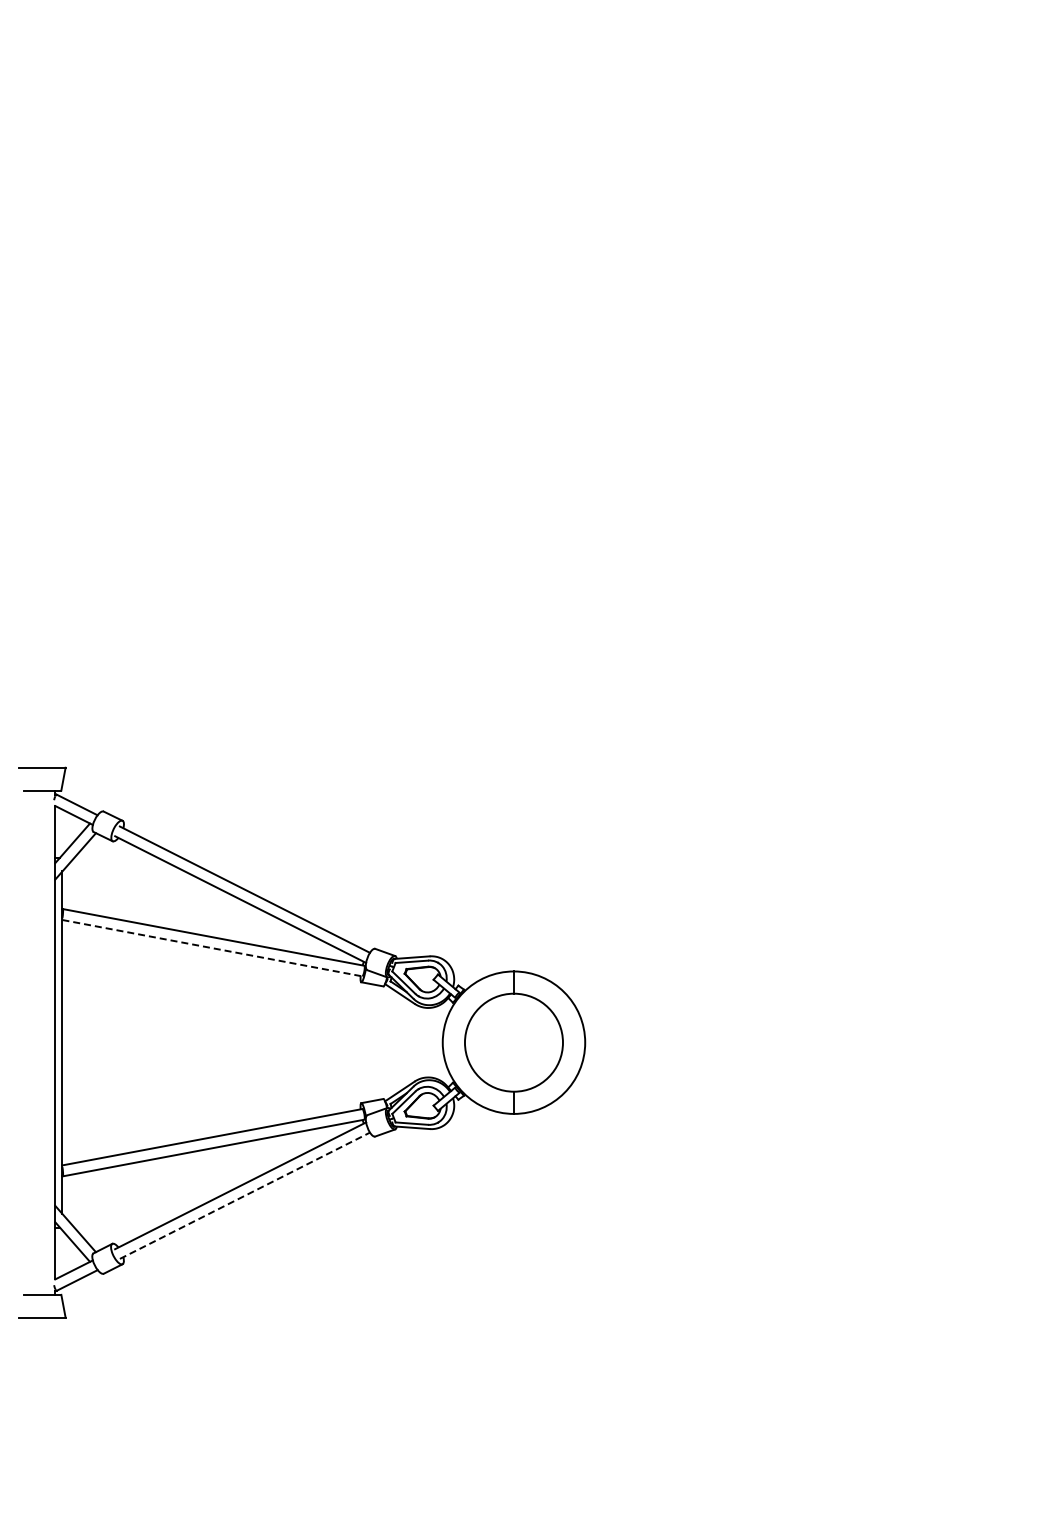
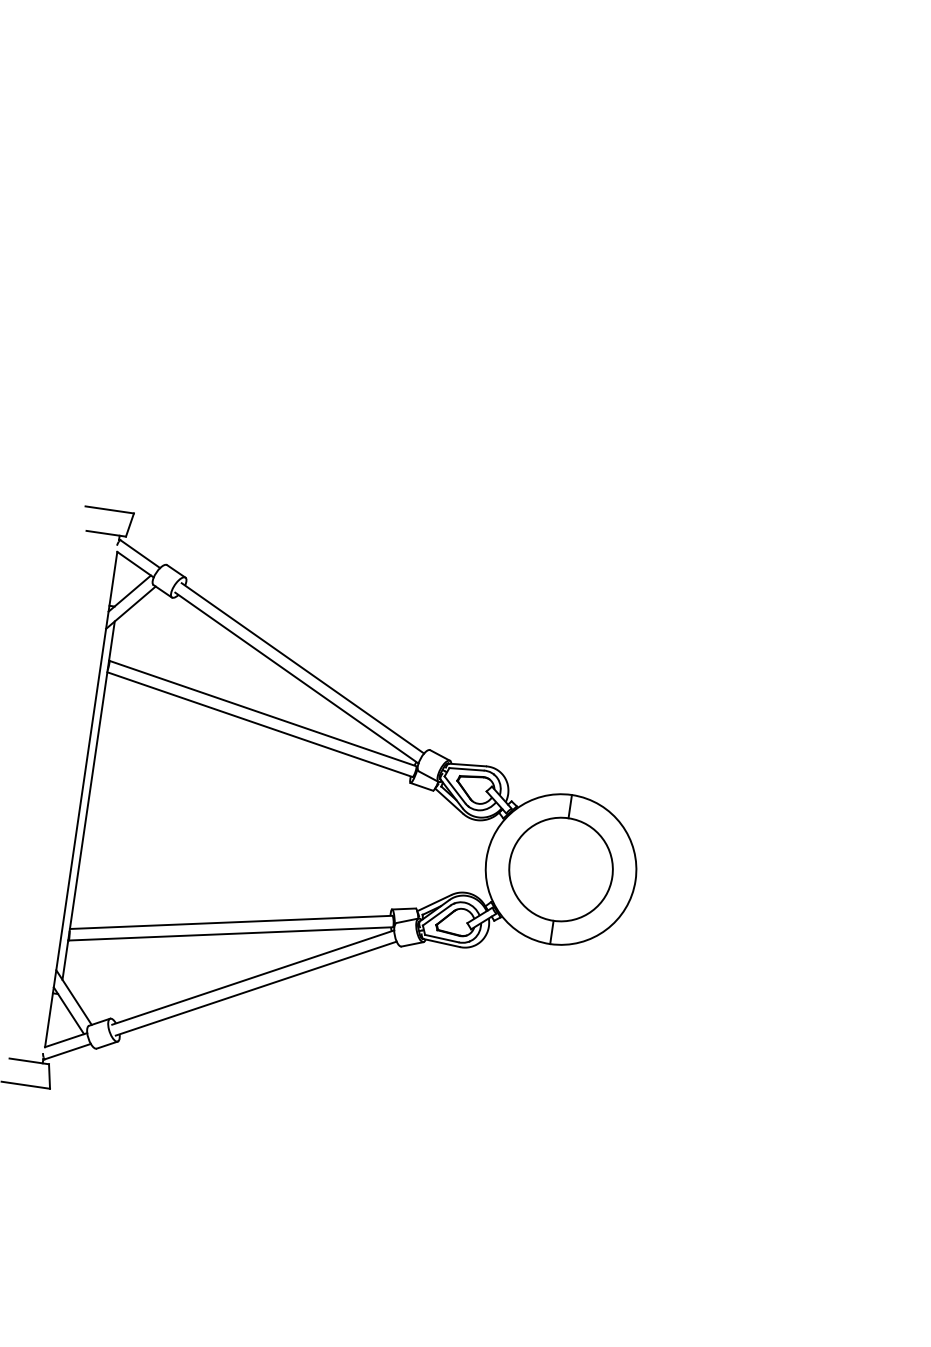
line: (212, 948) -> (260, 724), dashed -> solid
line: (245, 1195) -> (256, 988), dashed -> solid

